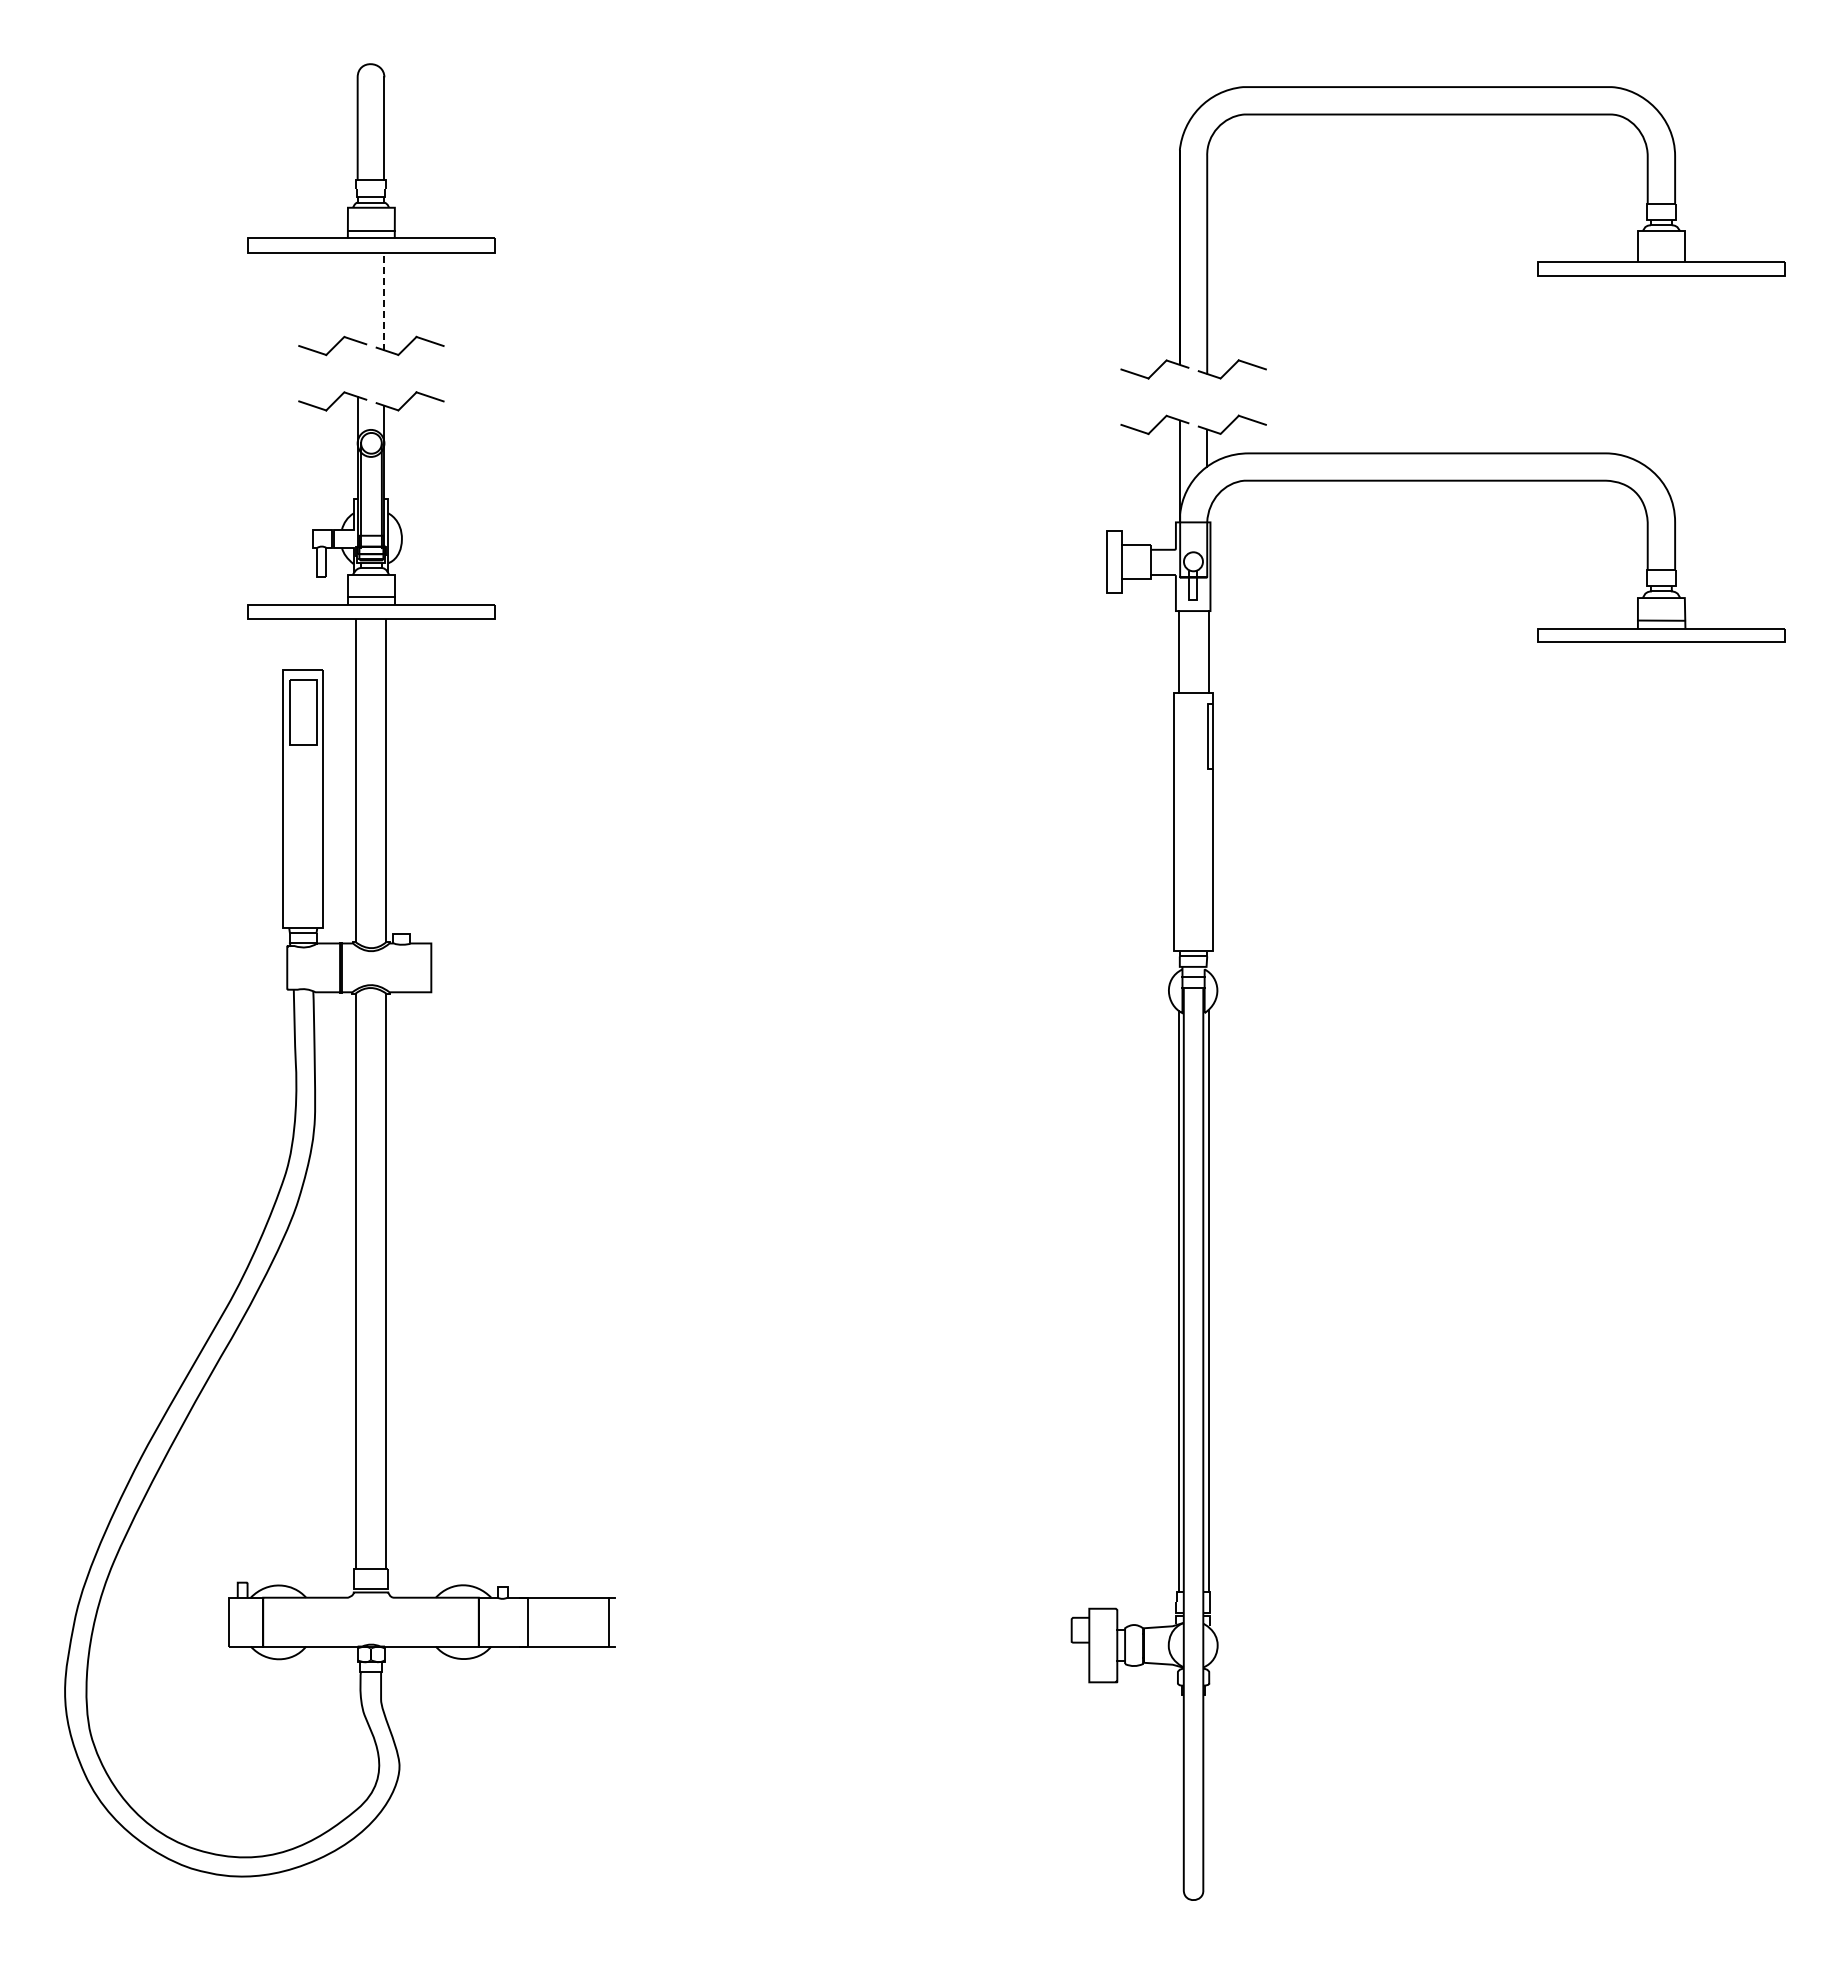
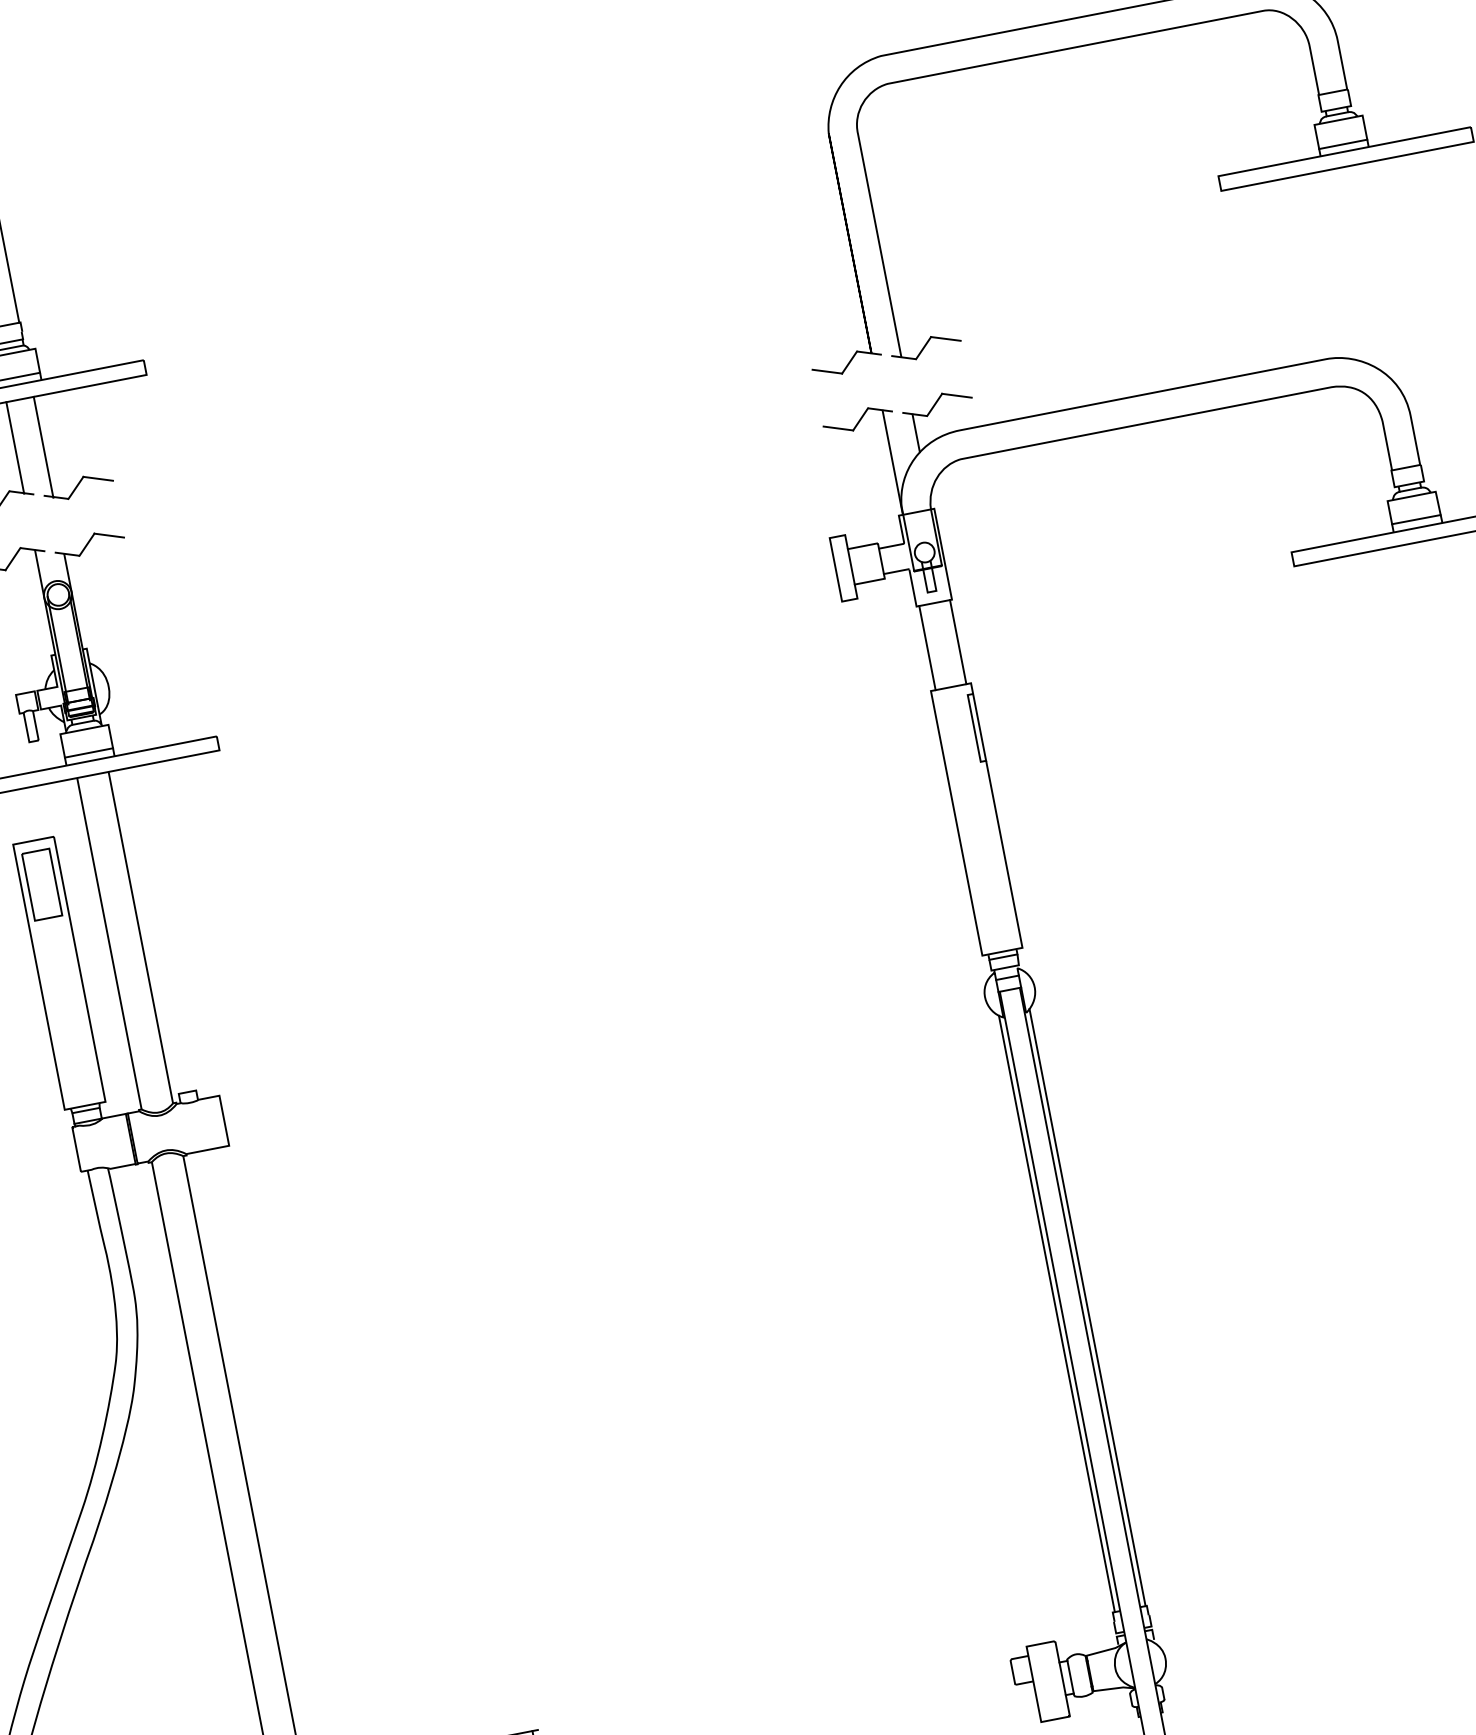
line: (1660, 254) -> (1342, 144), added
line: (357, 296) -> (14, 447), added
line: (384, 301) -> (43, 446), dashed -> solid

